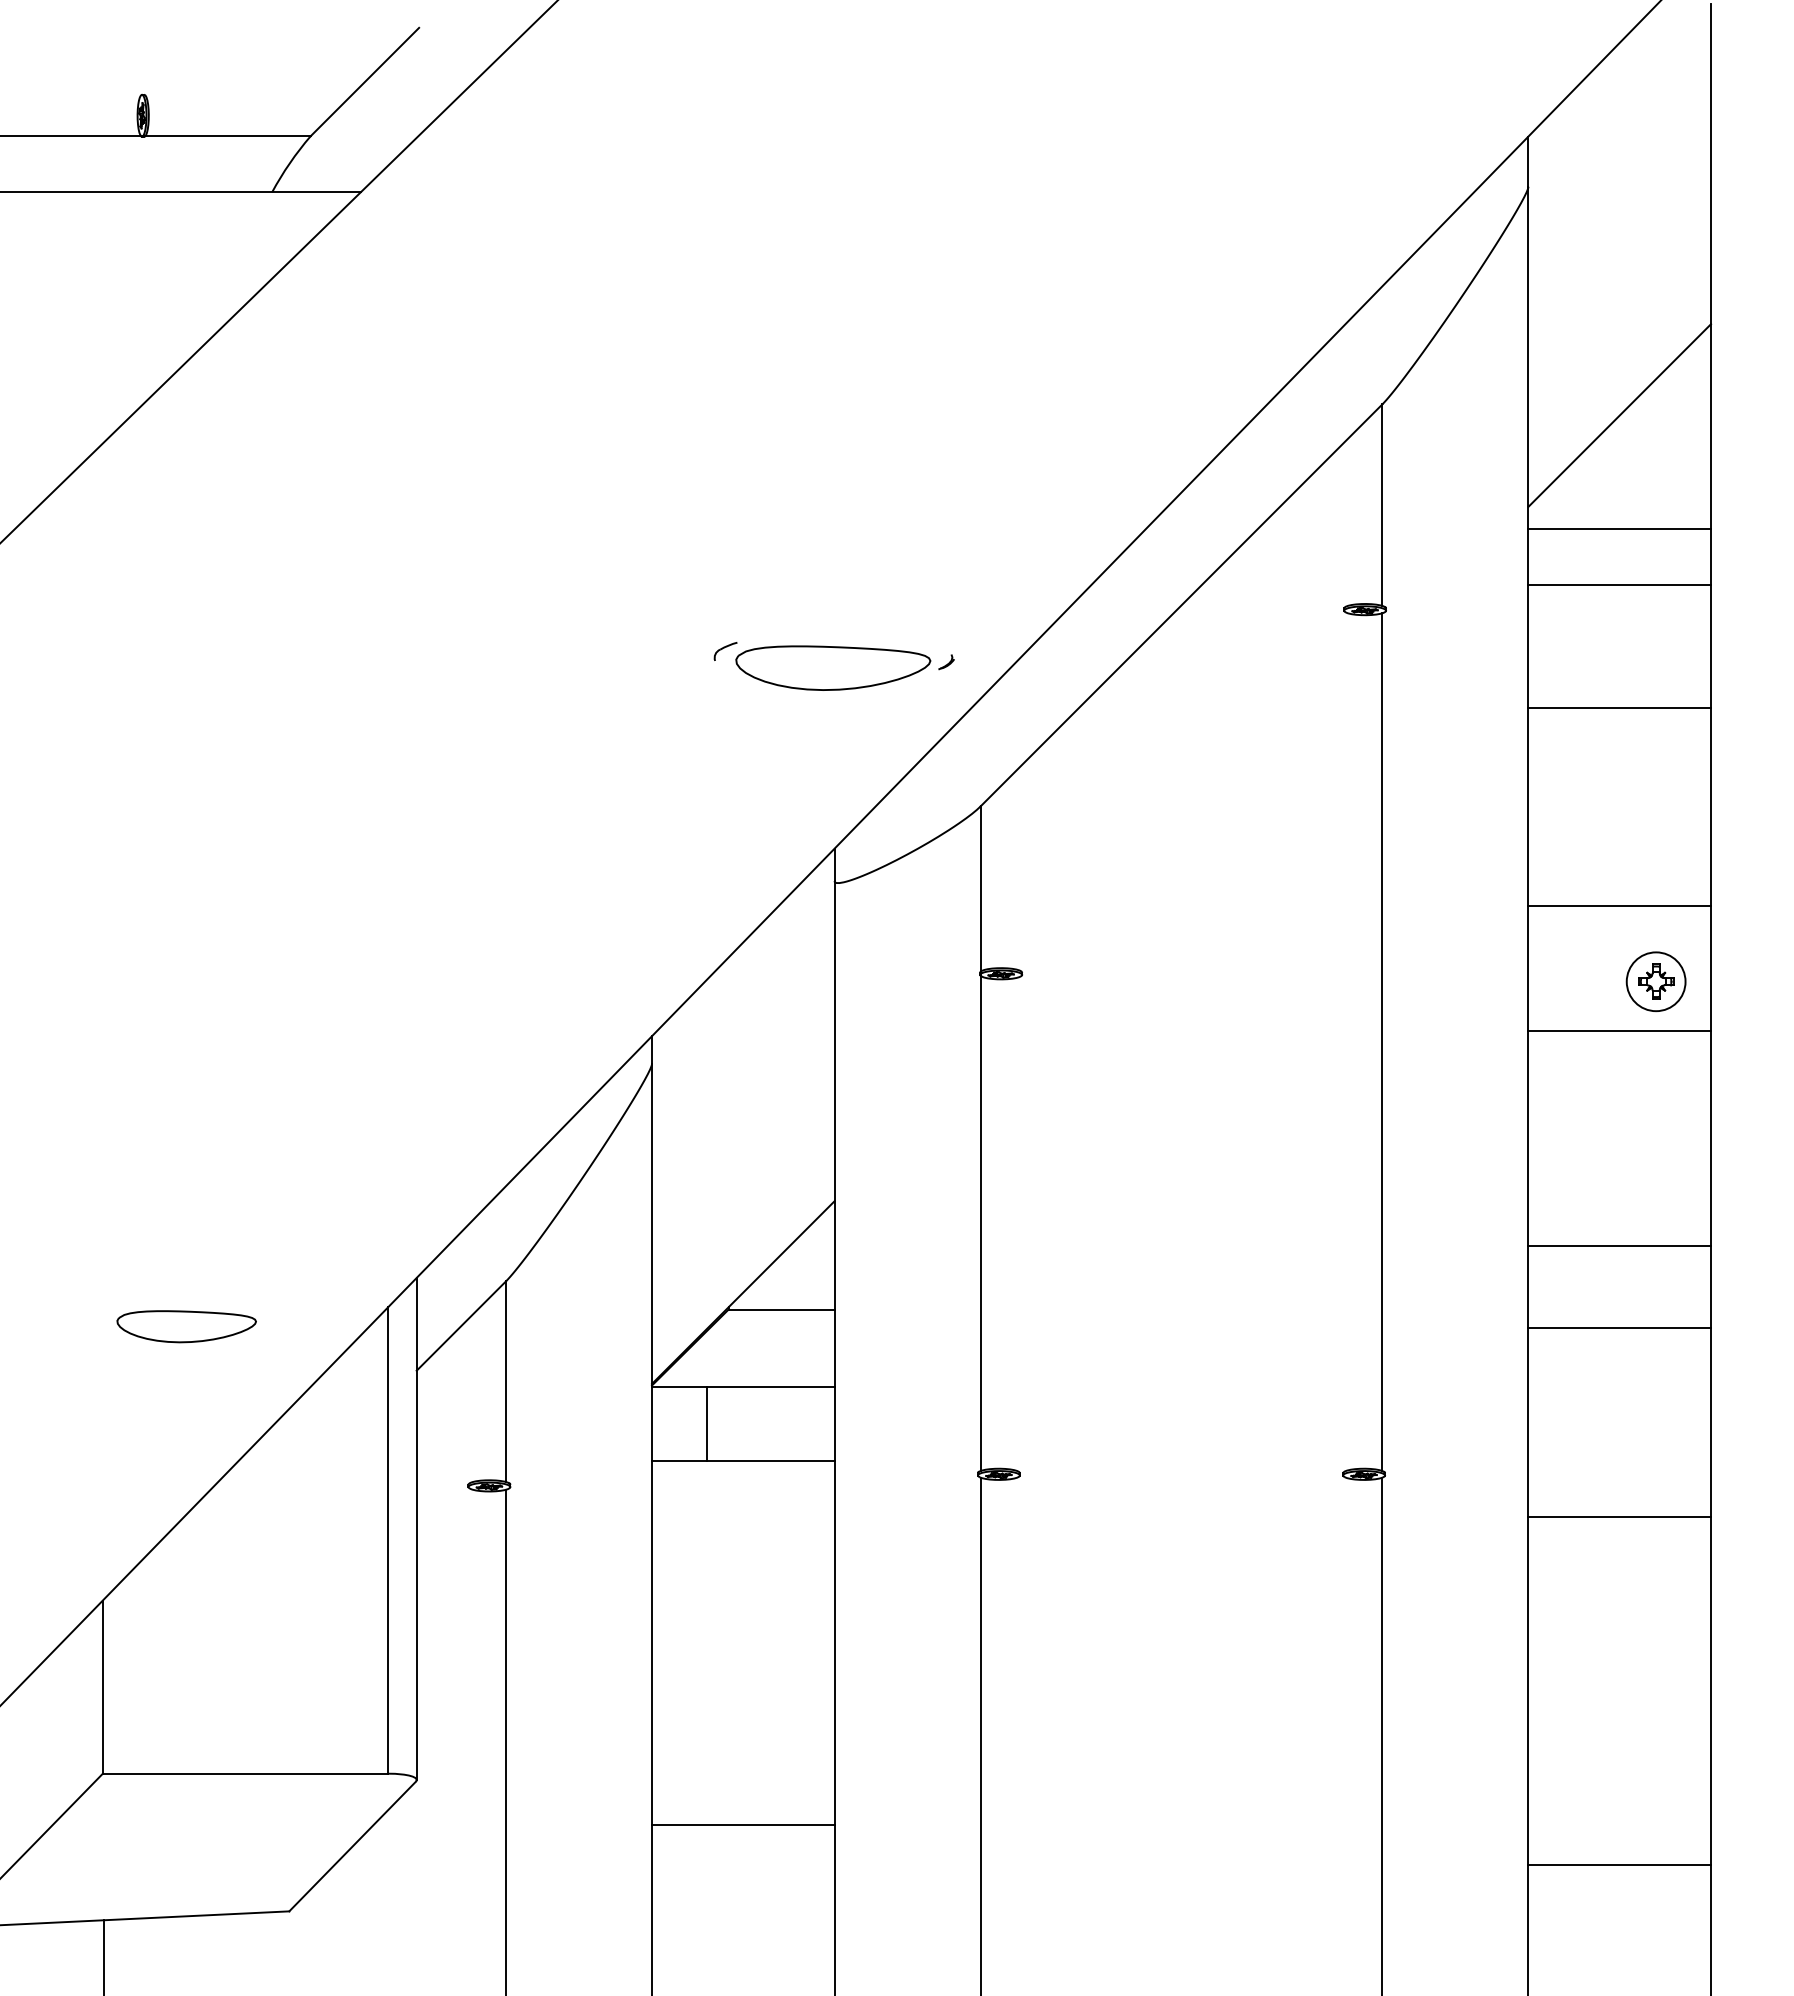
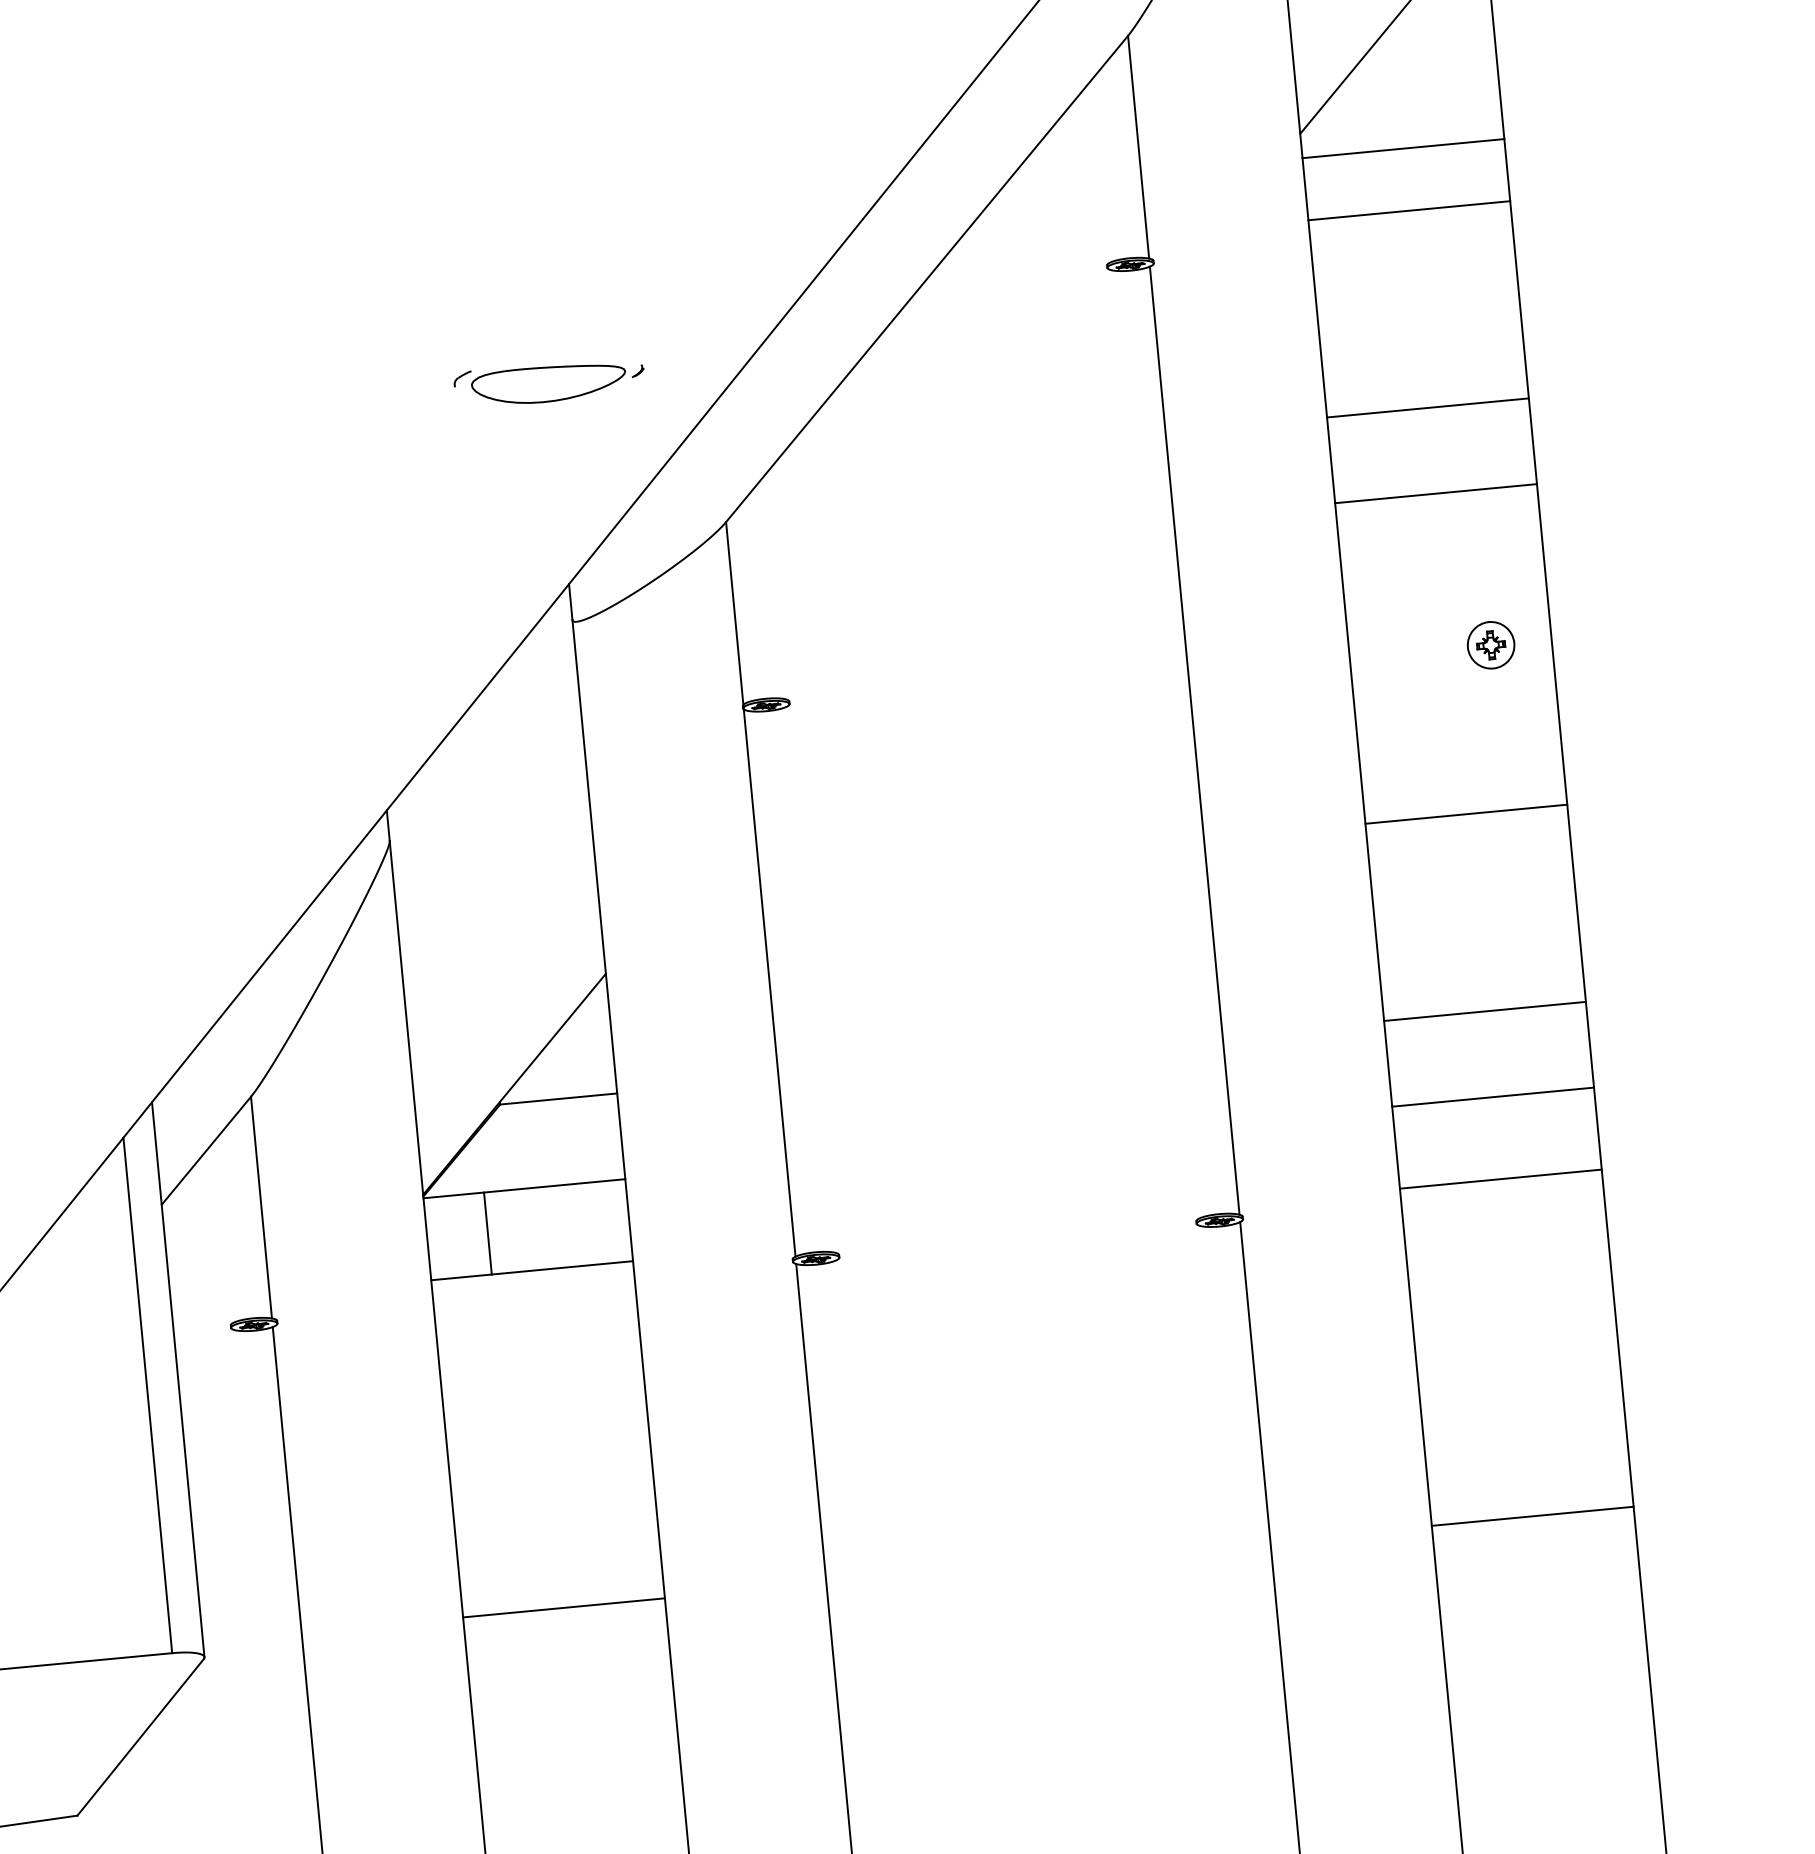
part: (834, 666) -> (549, 382), size x0.71
line: (1619, 708) -> (1427, 407), moved
line: (1619, 906) -> (1435, 494), moved
part: (1656, 981) -> (1491, 645), size x0.71
line: (1619, 1031) -> (1466, 814), moved
line: (1619, 1245) -> (1484, 1011), moved
line: (1619, 1328) -> (1492, 1097), moved
line: (1619, 1517) -> (1500, 1179), moved
line: (743, 1825) -> (564, 1608), moved
line: (1619, 1865) -> (1532, 1516), moved

